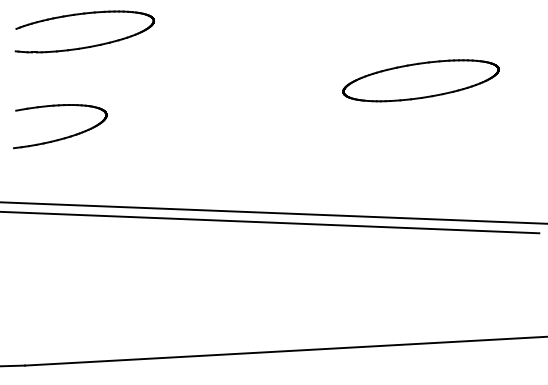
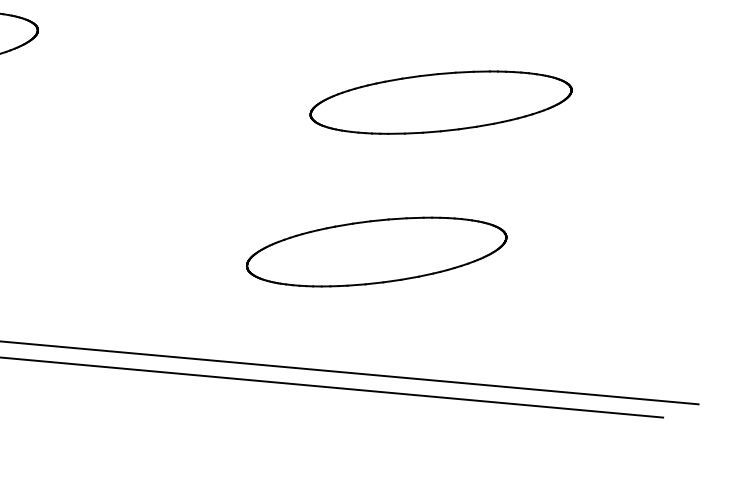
part: (420, 80) -> (440, 102), moved
part: (363, 142) -> (377, 251), added

